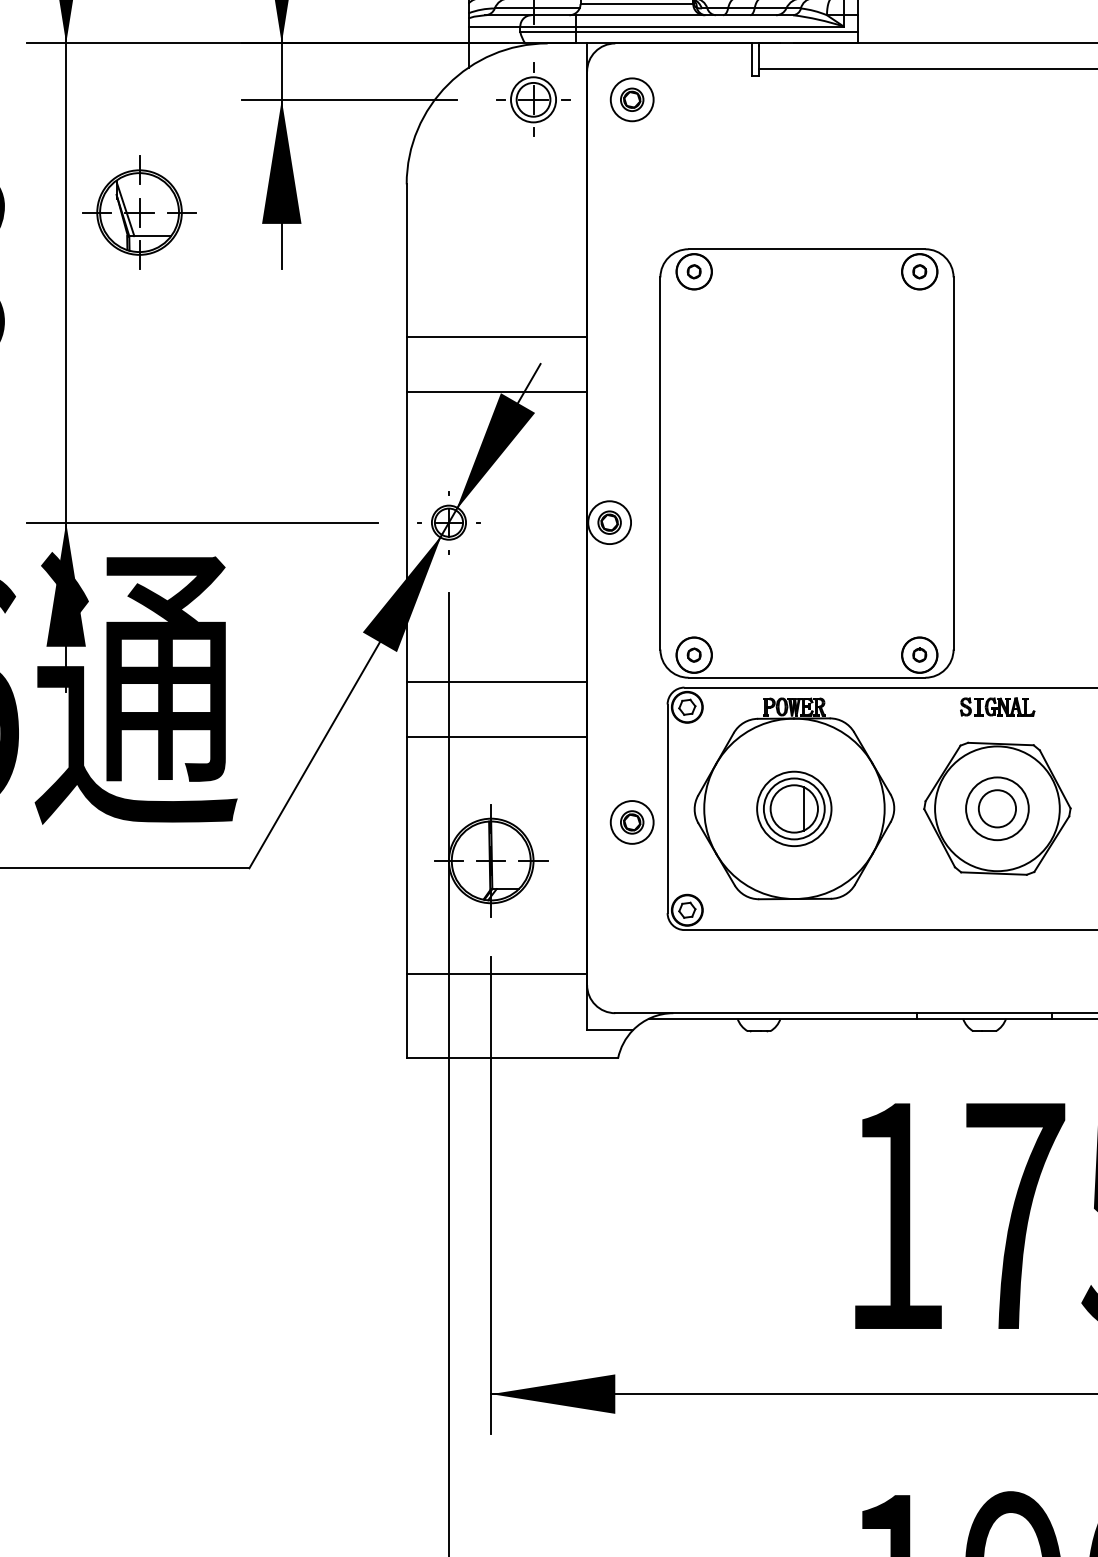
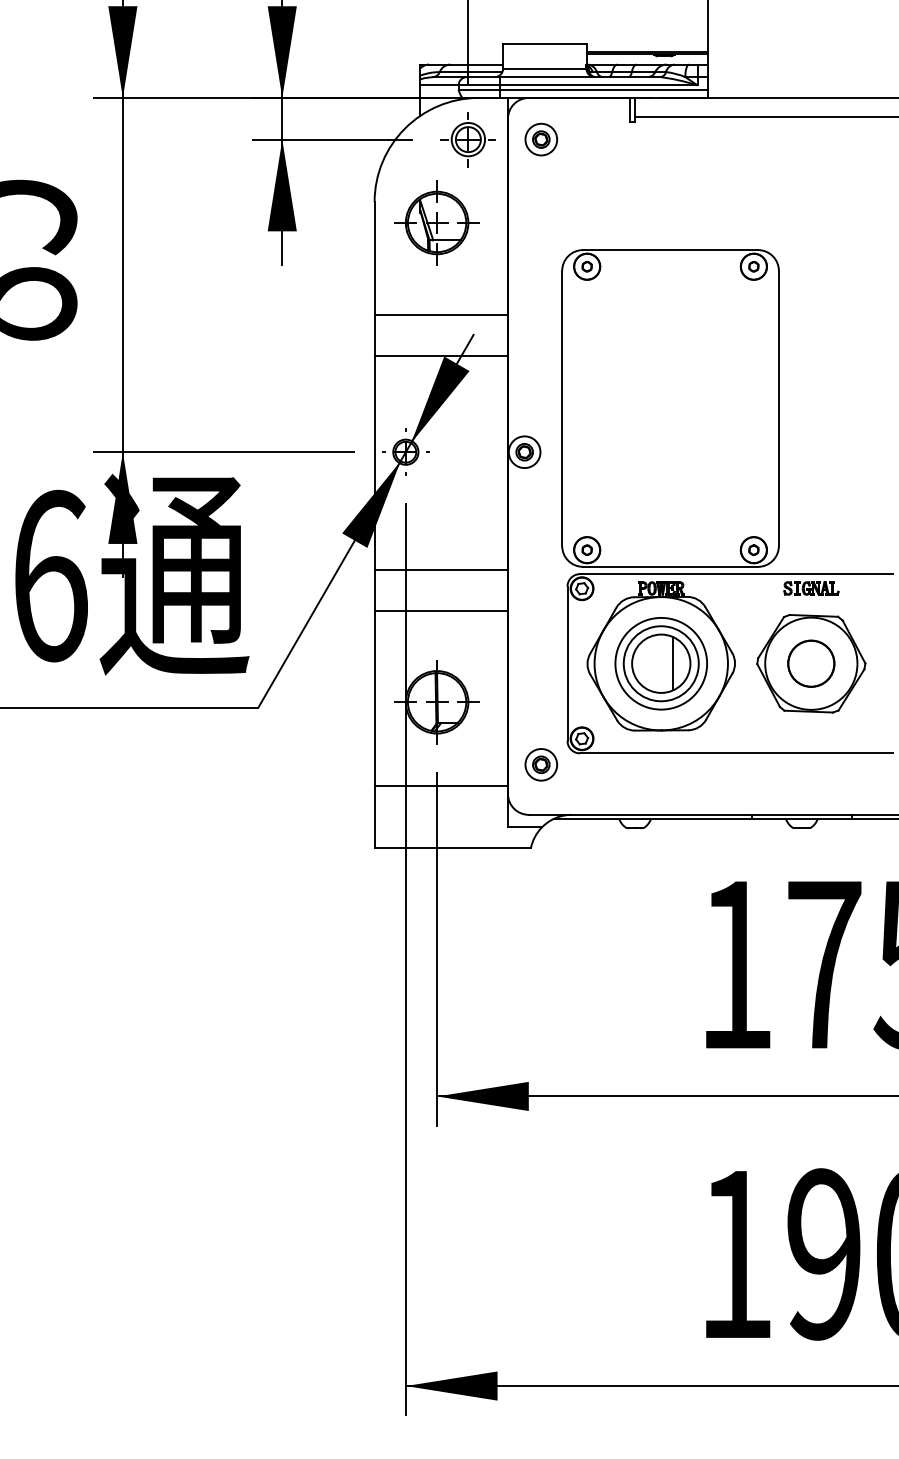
part: (138, 211) -> (436, 222), moved
part: (793, 808) -> (660, 663), size x1.67
circle: (997, 808) -> (811, 663), size x1.67
part: (632, 821) -> (541, 764), moved

